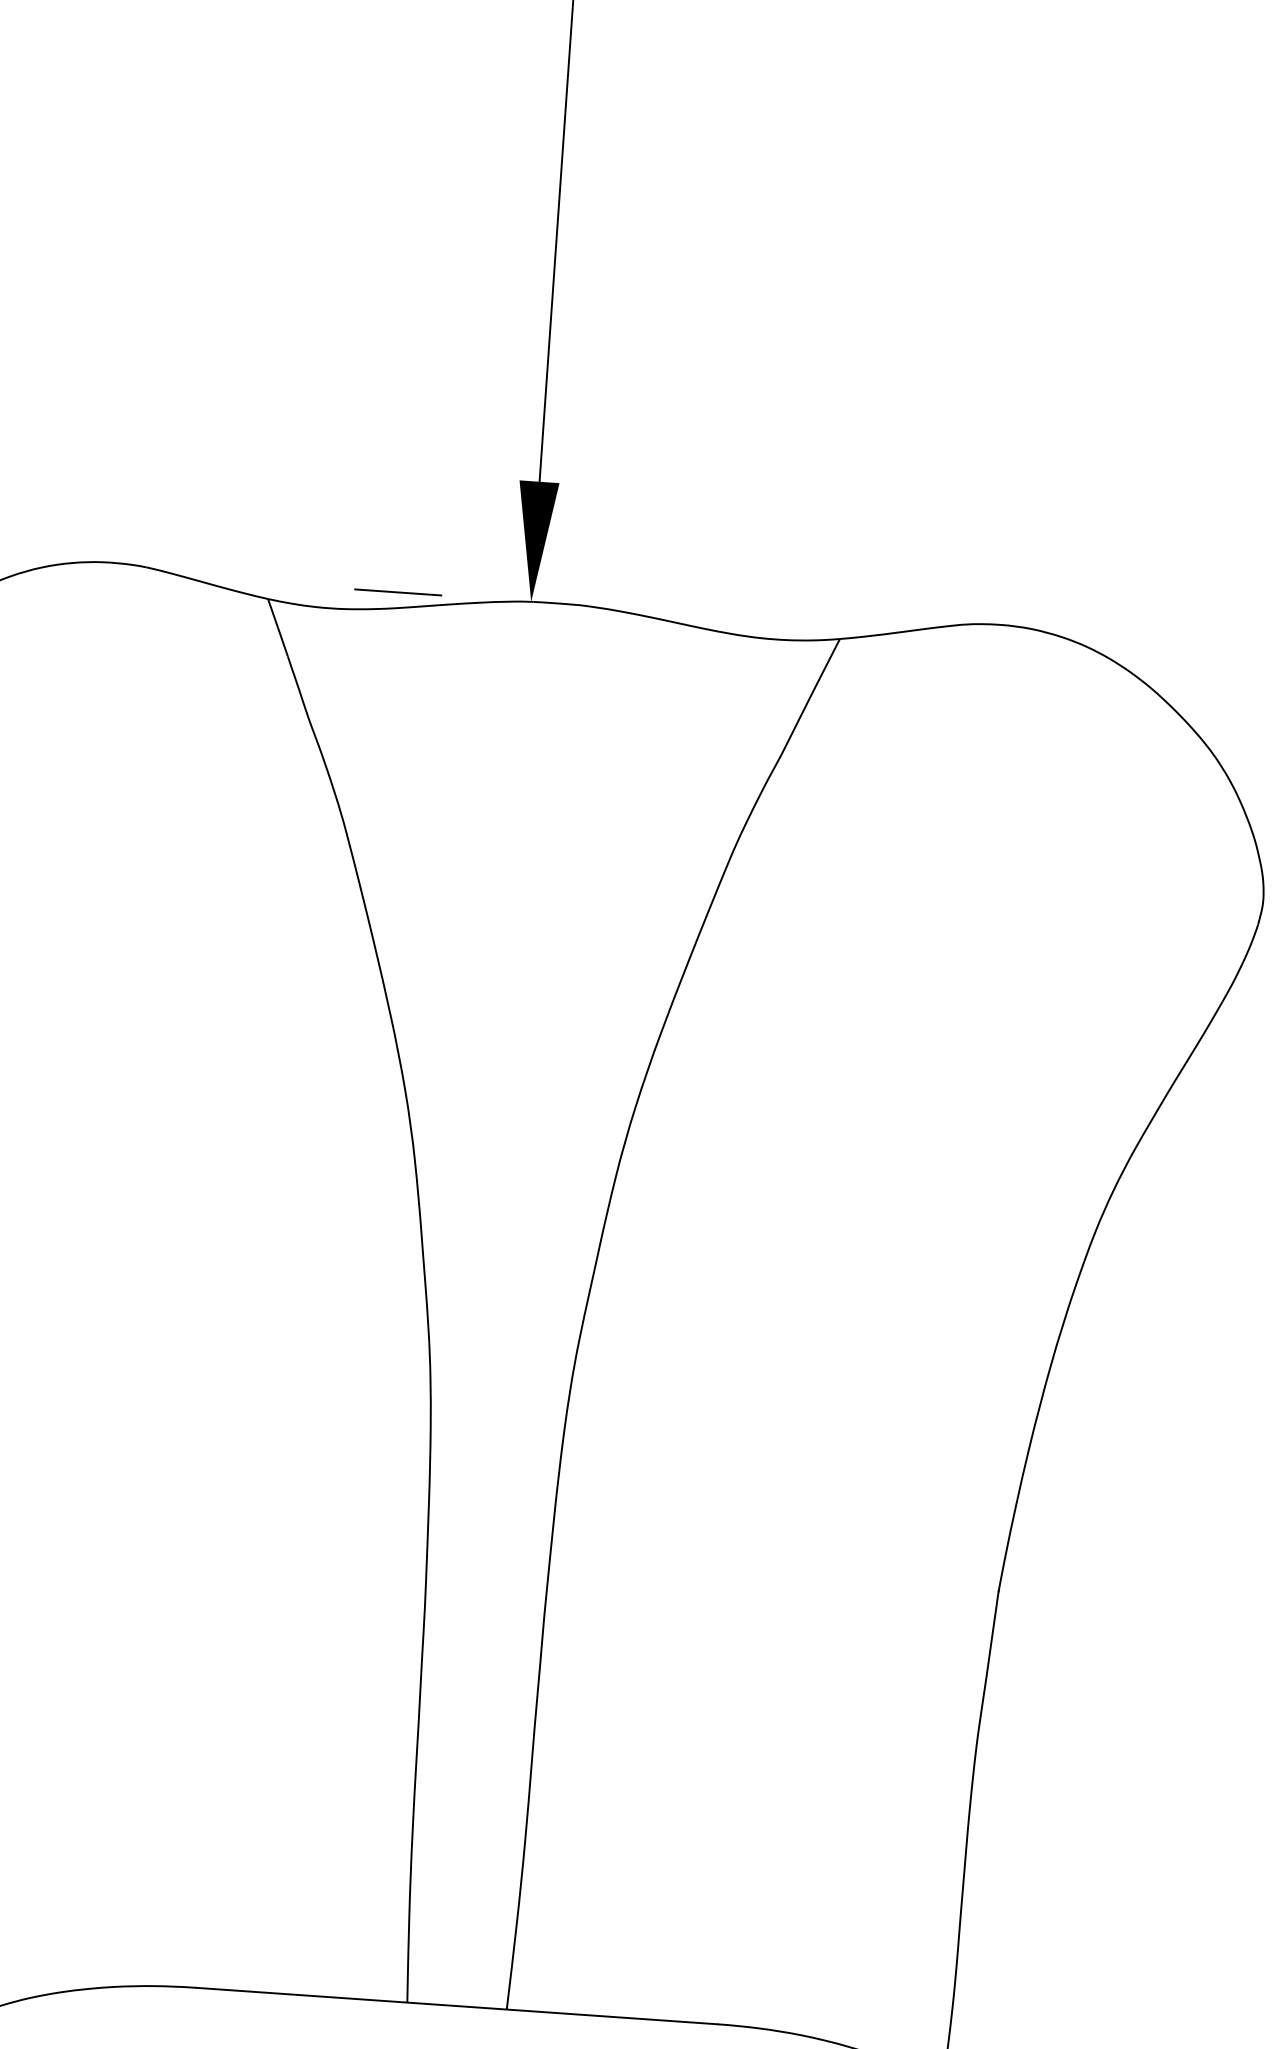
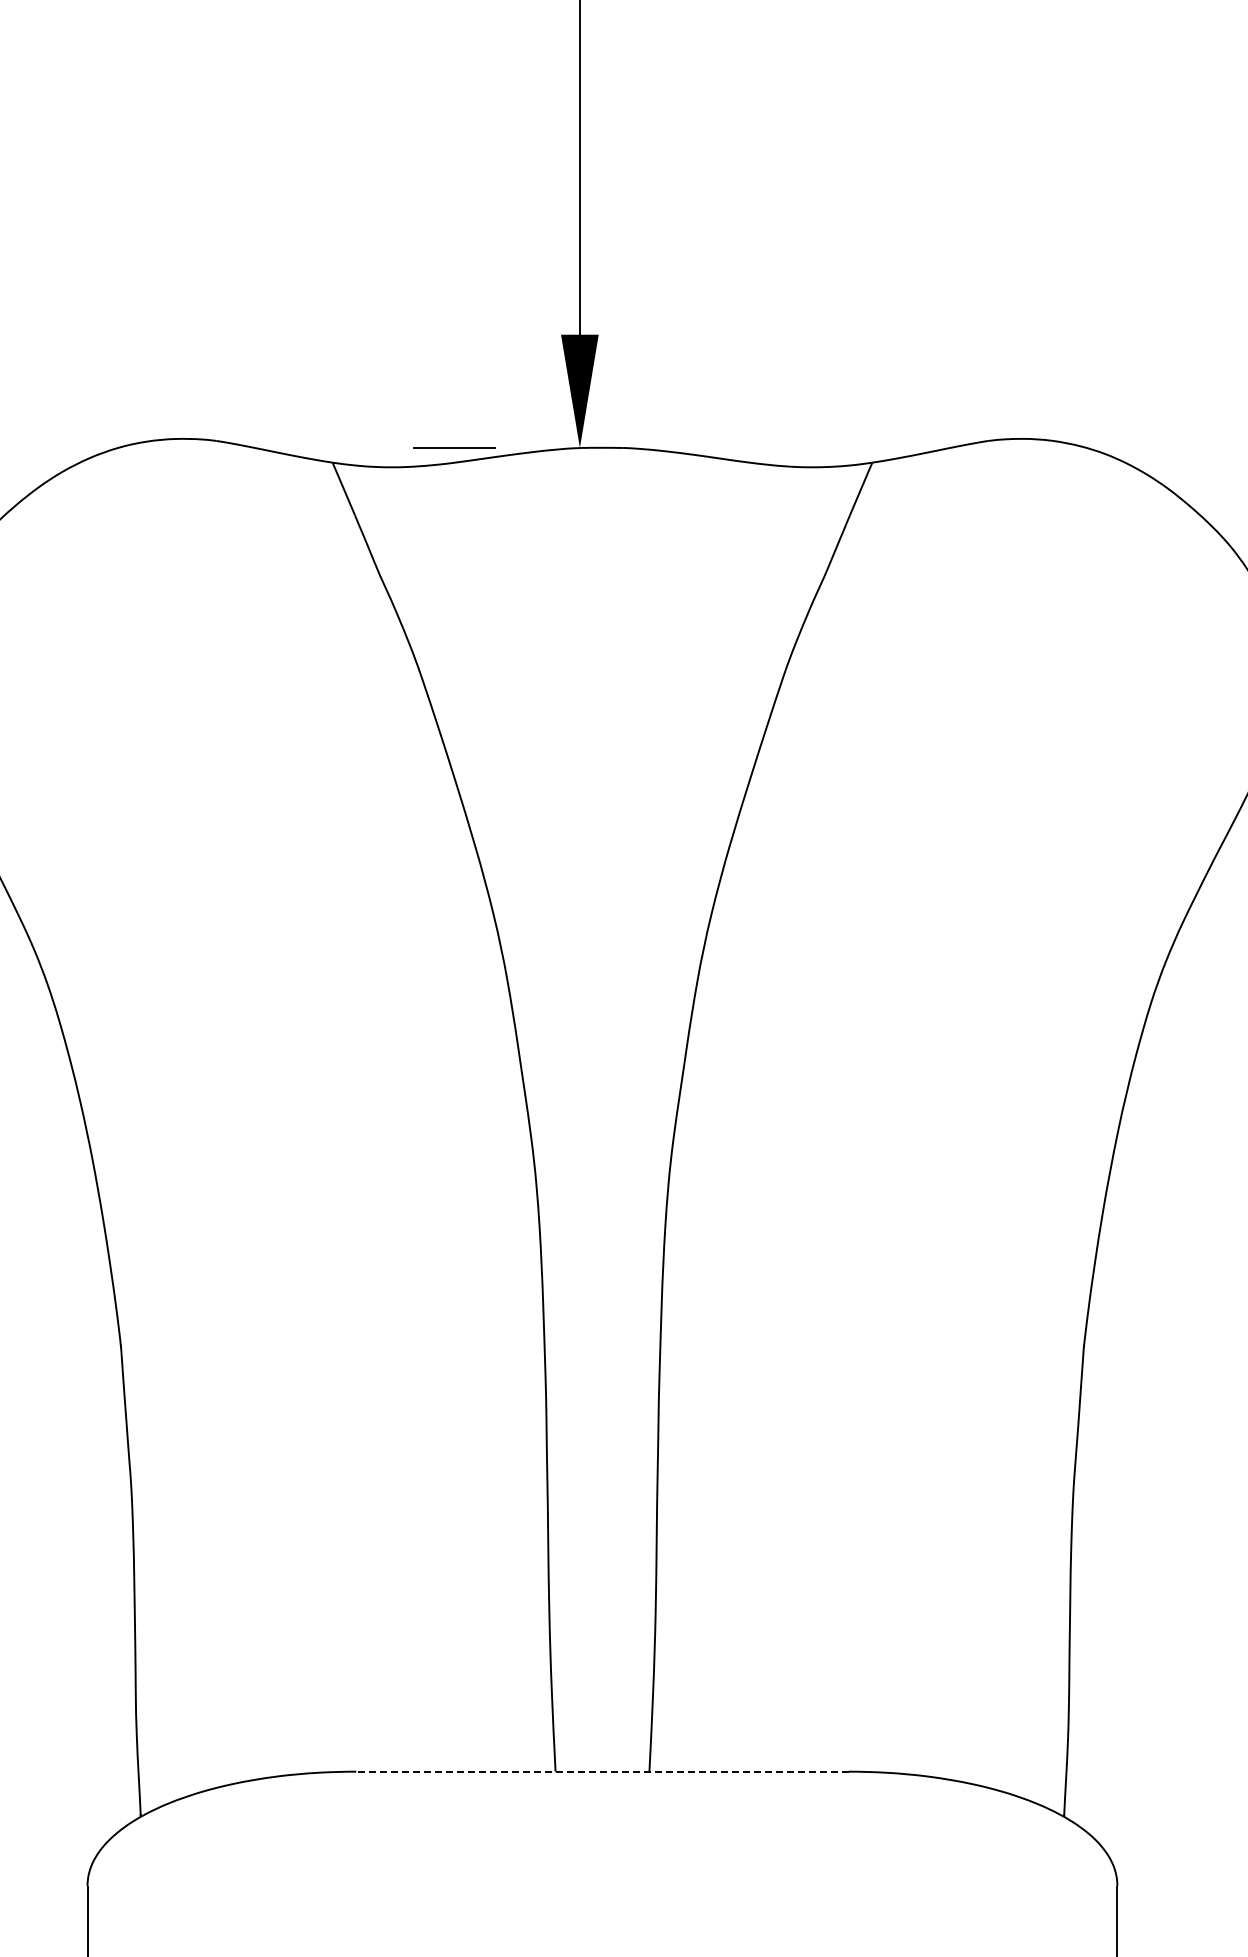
line: (455, 2005) -> (601, 1771), solid -> dashed

